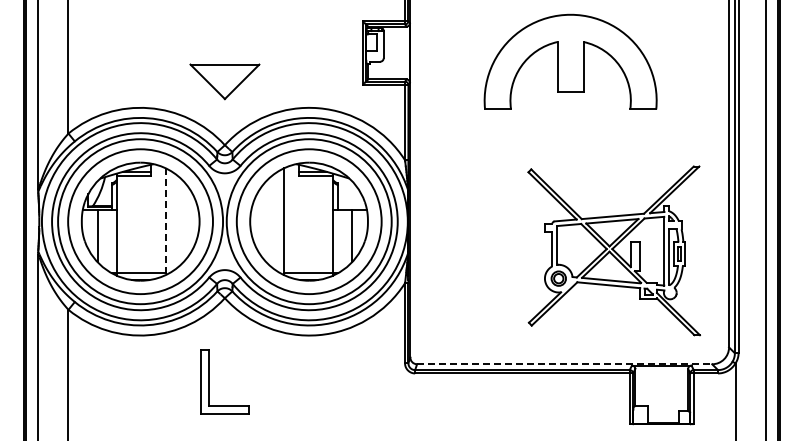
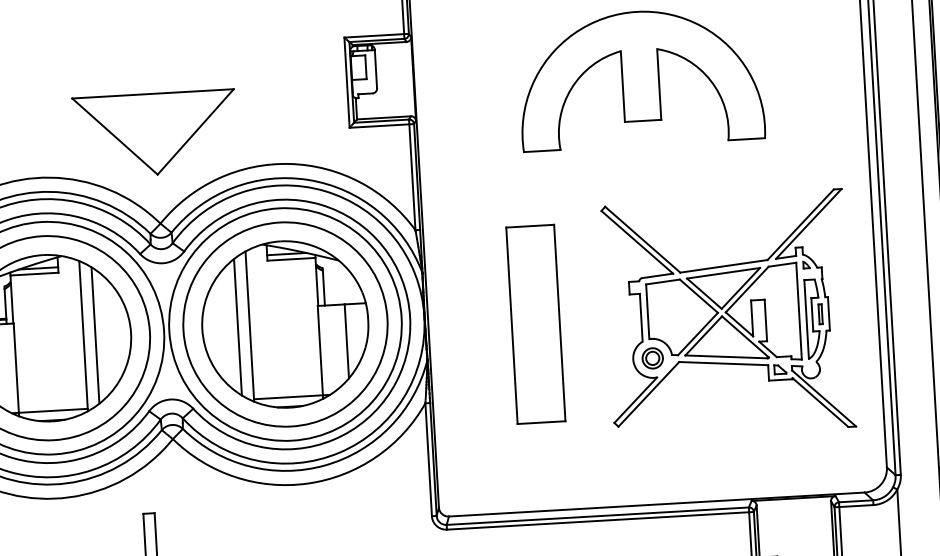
part: (224, 81) -> (154, 133), size x1.67
line: (174, 221) -> (95, 335), added
line: (275, 221) -> (237, 326), added
line: (165, 222) -> (83, 337), dashed -> solid
part: (485, 231) -> (534, 324), added
part: (613, 250) -> (727, 314), moved
line: (564, 364) -> (656, 504), dashed -> solid

